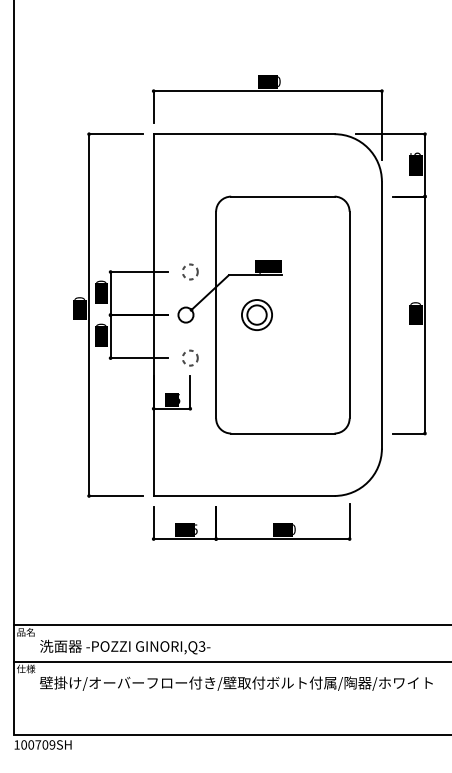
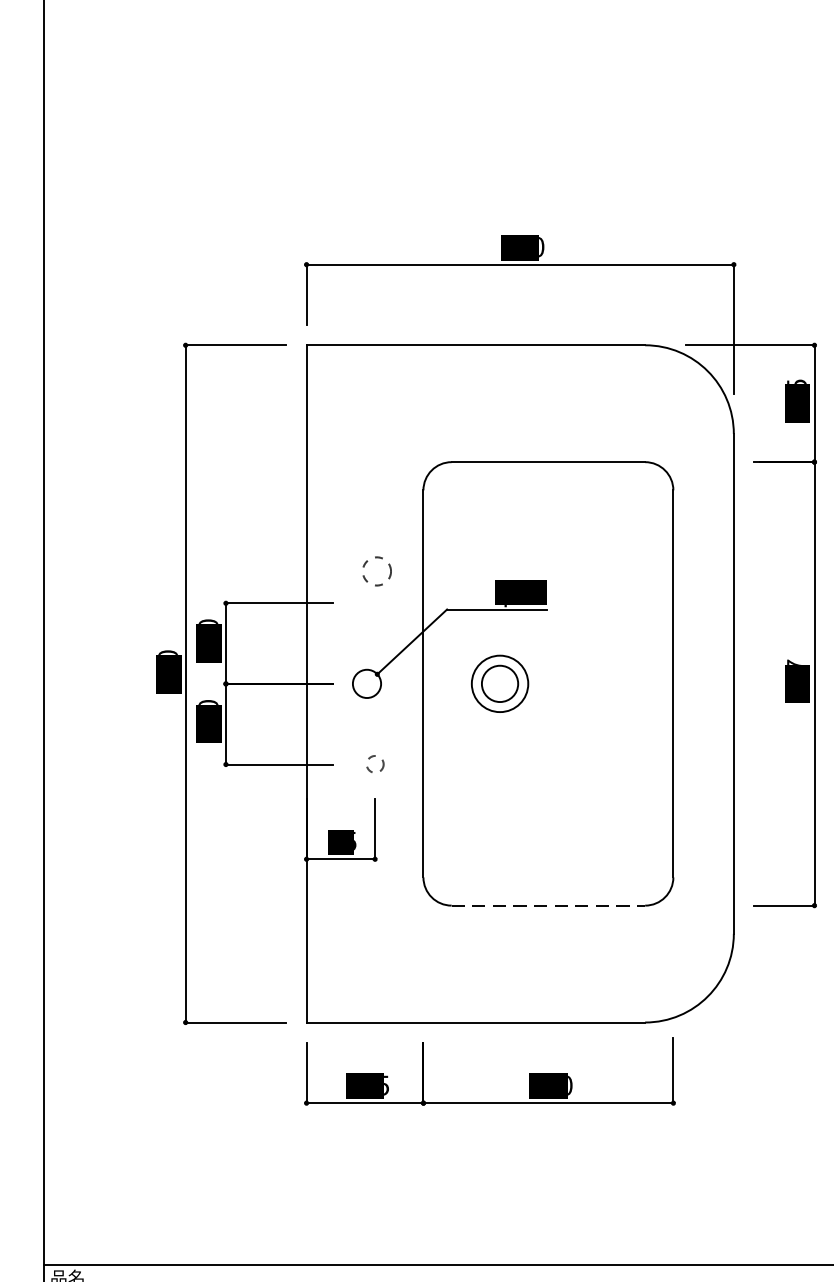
circle: (190, 271) -> (377, 570), moved
text: (415, 303) -> (796, 662), 550 -> 557
circle: (190, 357) -> (375, 763), size x0.6
line: (282, 433) -> (547, 905), solid -> dashed

